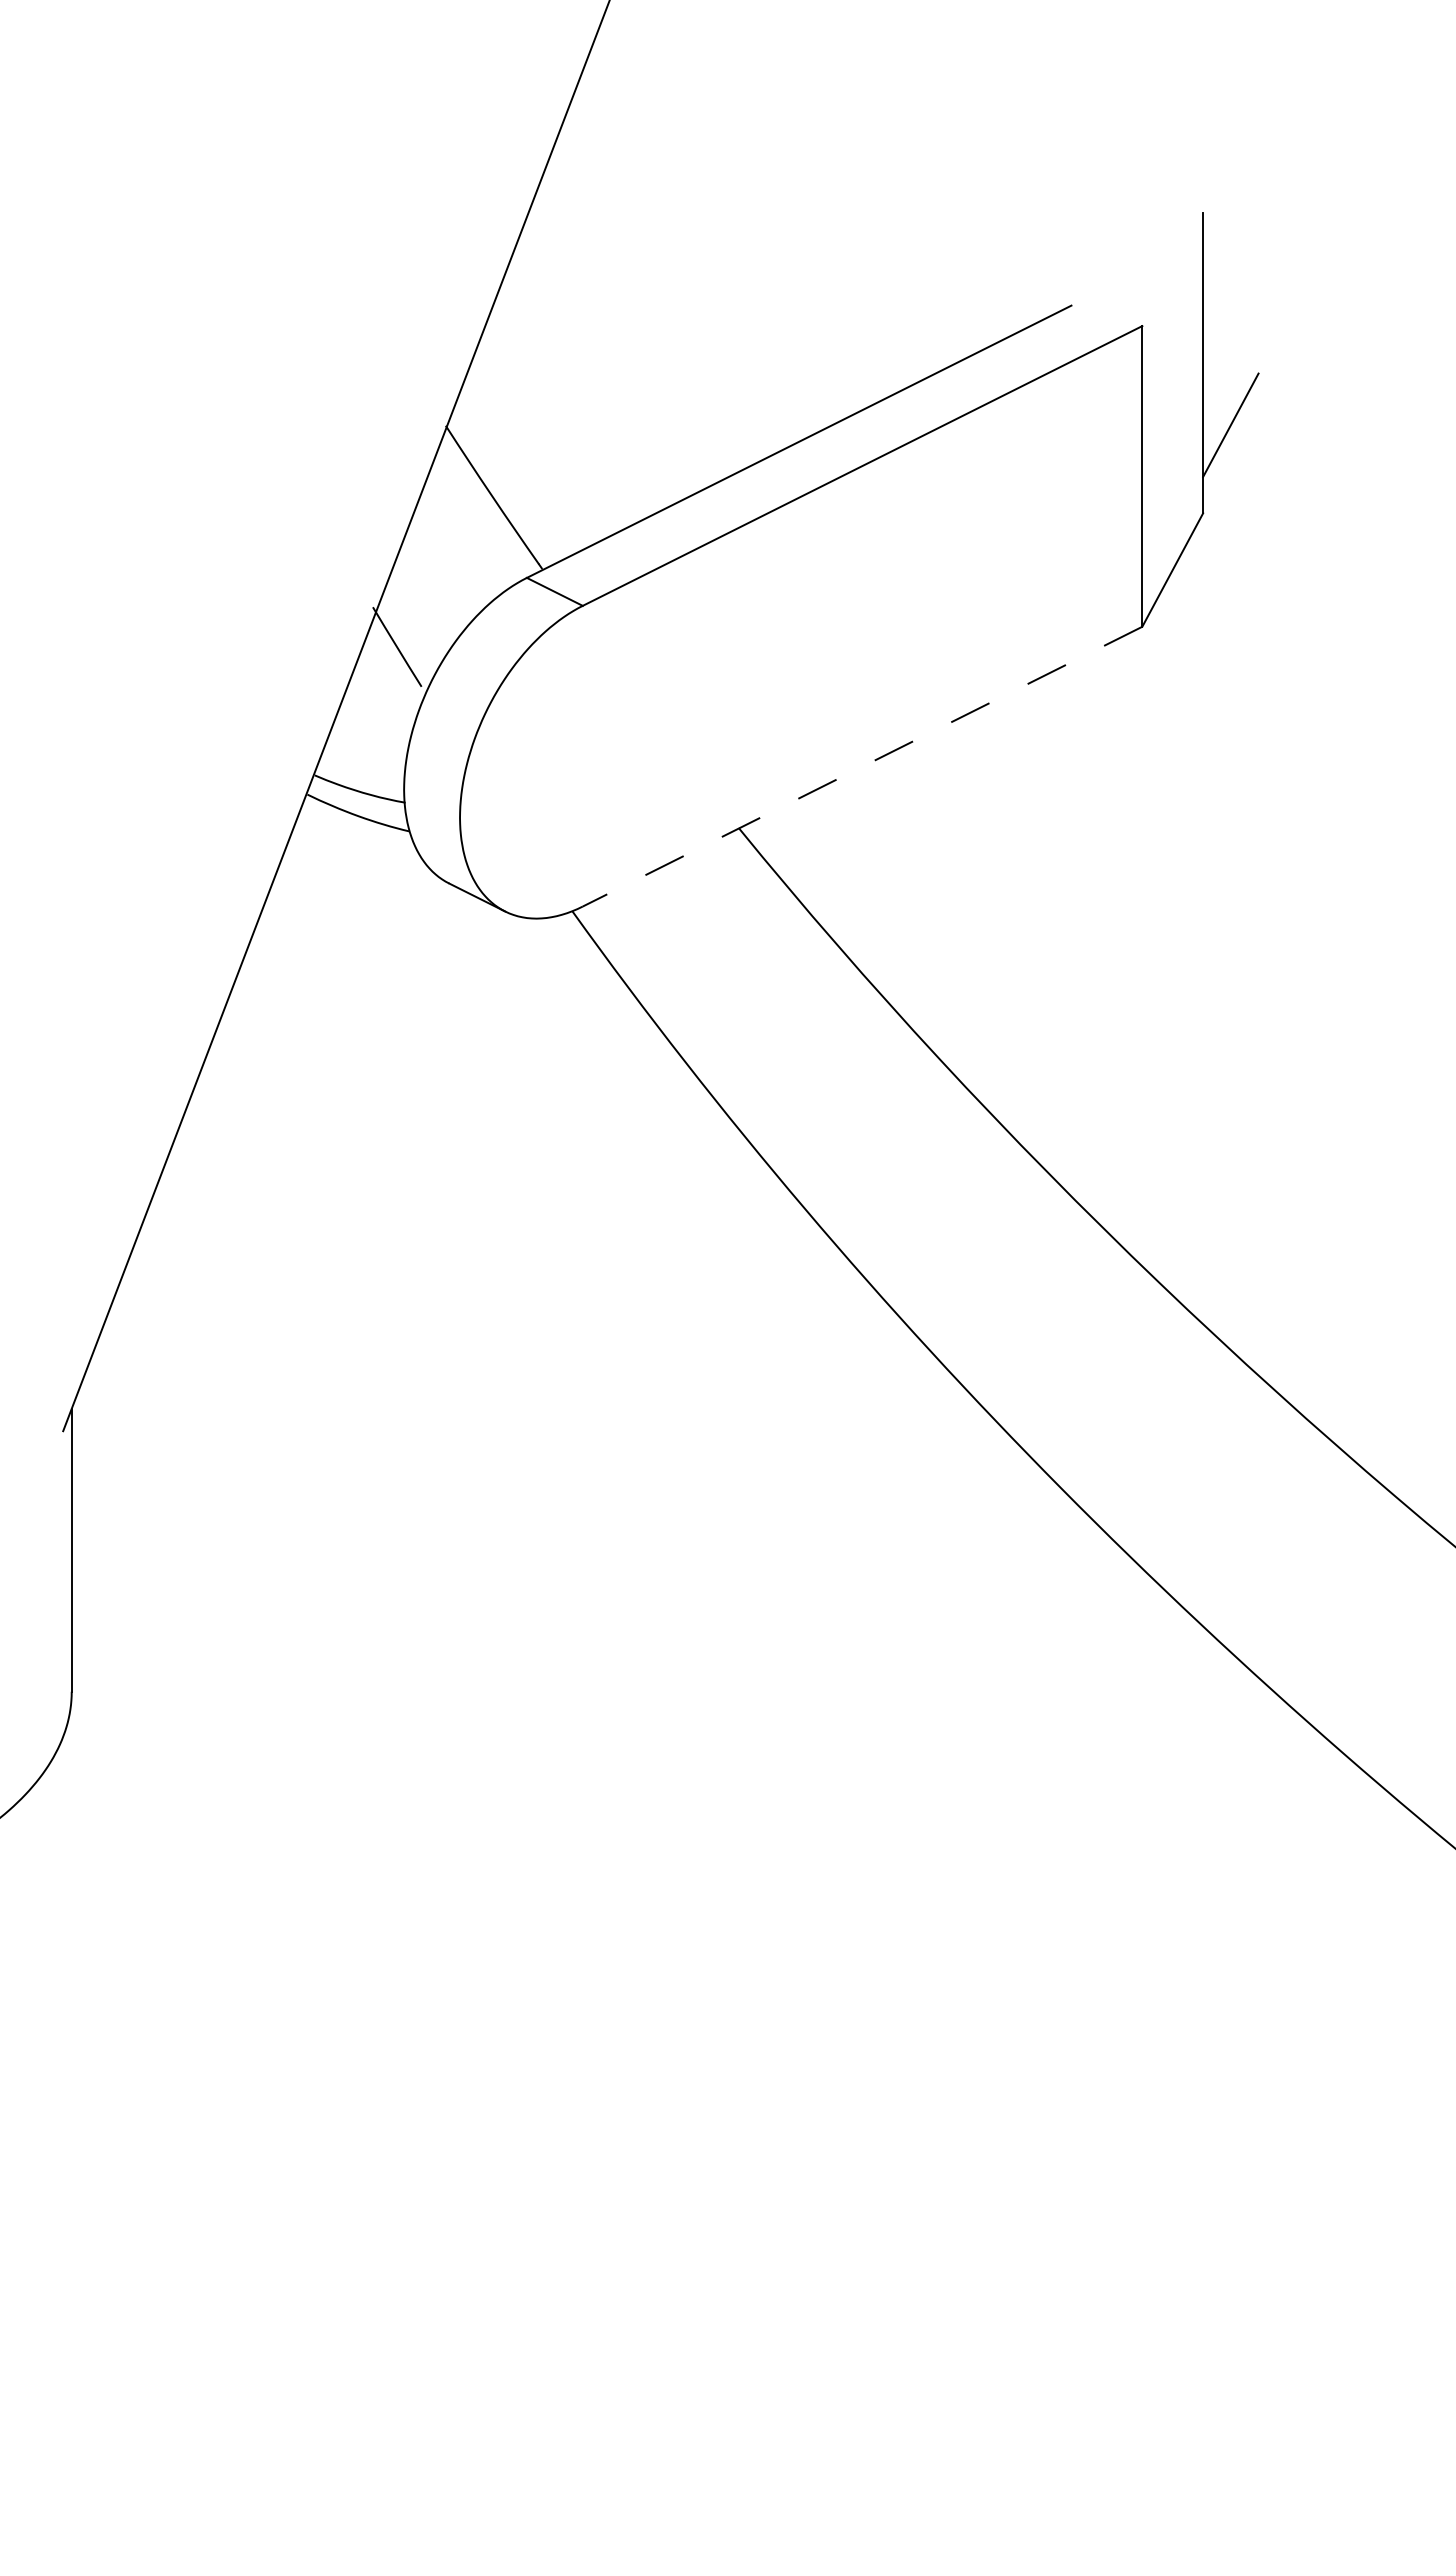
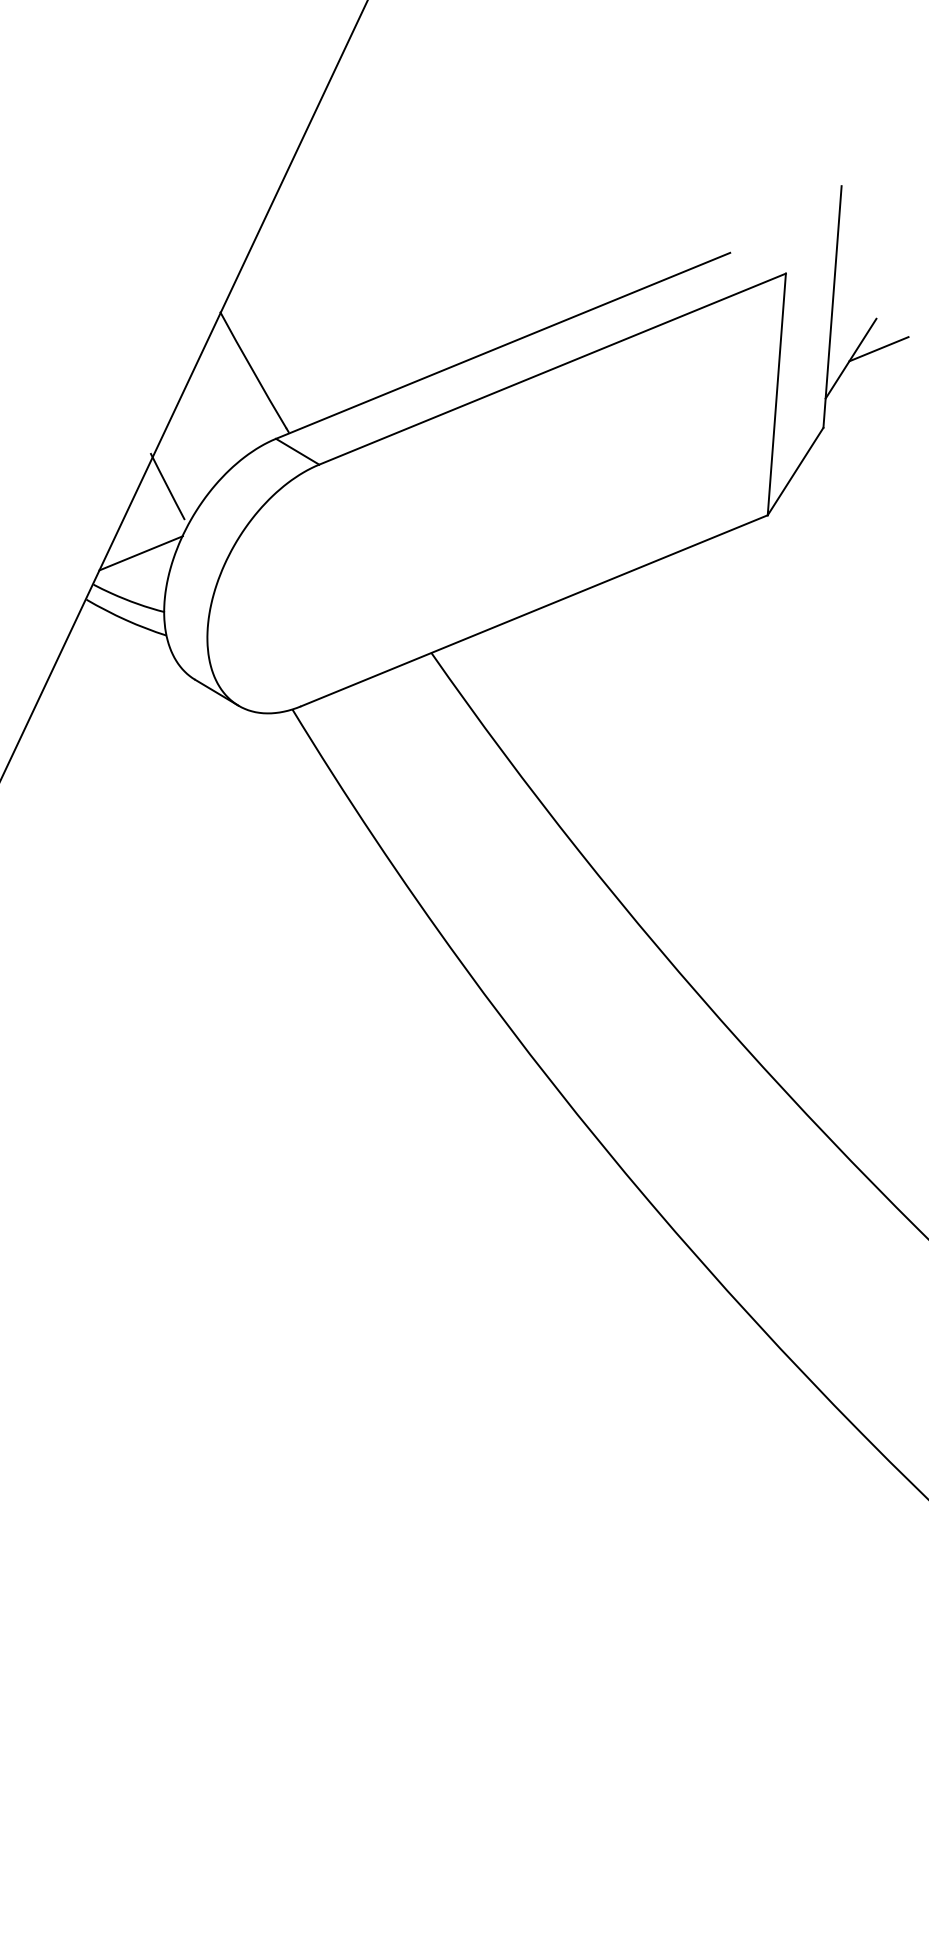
line: (1264, 410) -> (878, 348), added
line: (370, 732) -> (141, 553), added
line: (862, 766) -> (534, 610), dashed -> solid

